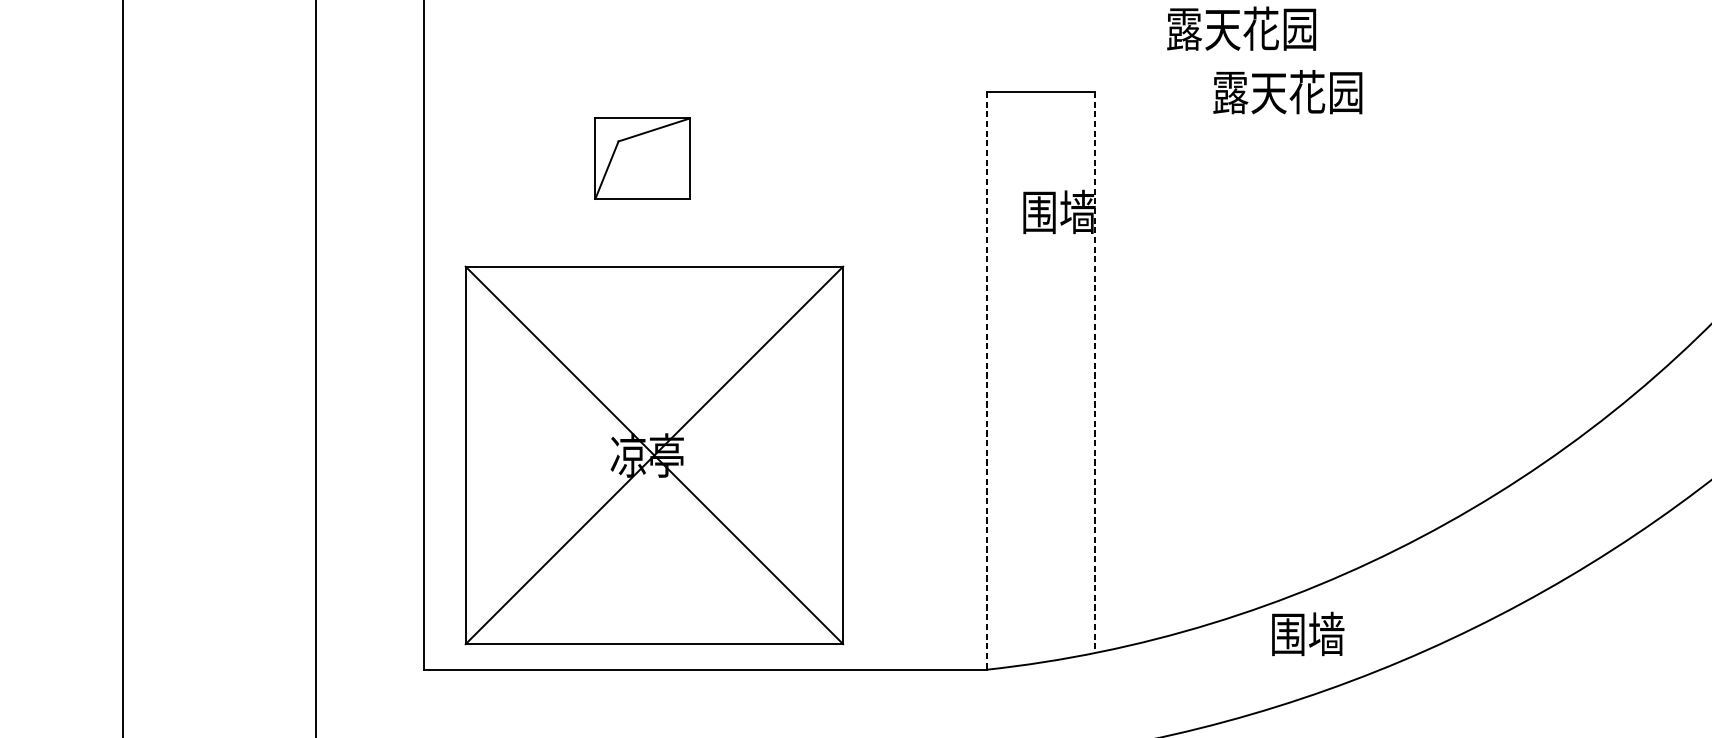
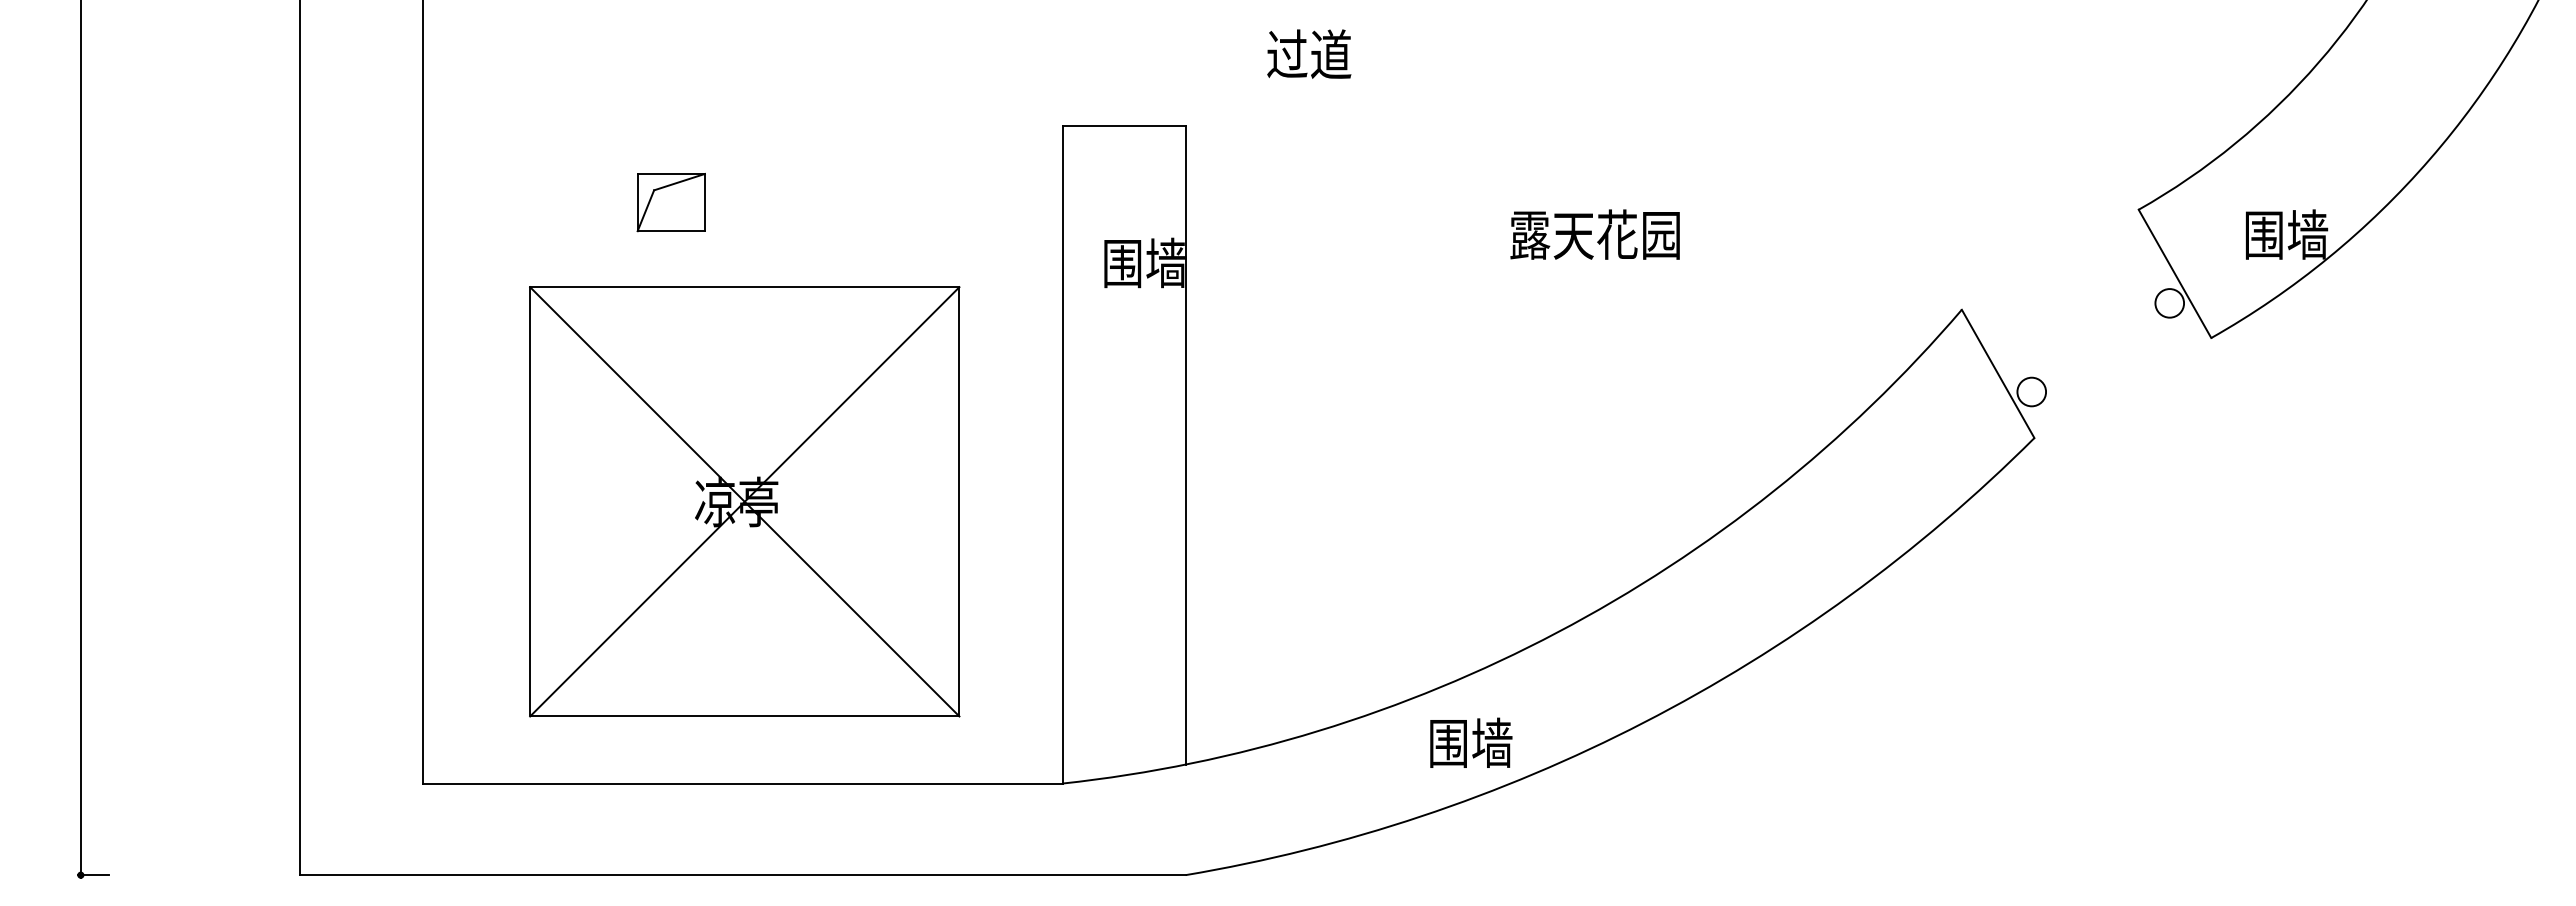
text: (1241, 28) -> (1352, 54), 露天花园 -> 过道
text: (1287, 91) -> (1594, 234), moved
part: (641, 158) -> (670, 202), size x0.62
line: (1094, 372) -> (1185, 445), dashed -> solid
line: (986, 380) -> (1062, 454), dashed -> solid
part: (654, 455) -> (744, 501), moved
text: (1308, 633) -> (1471, 742), moved

